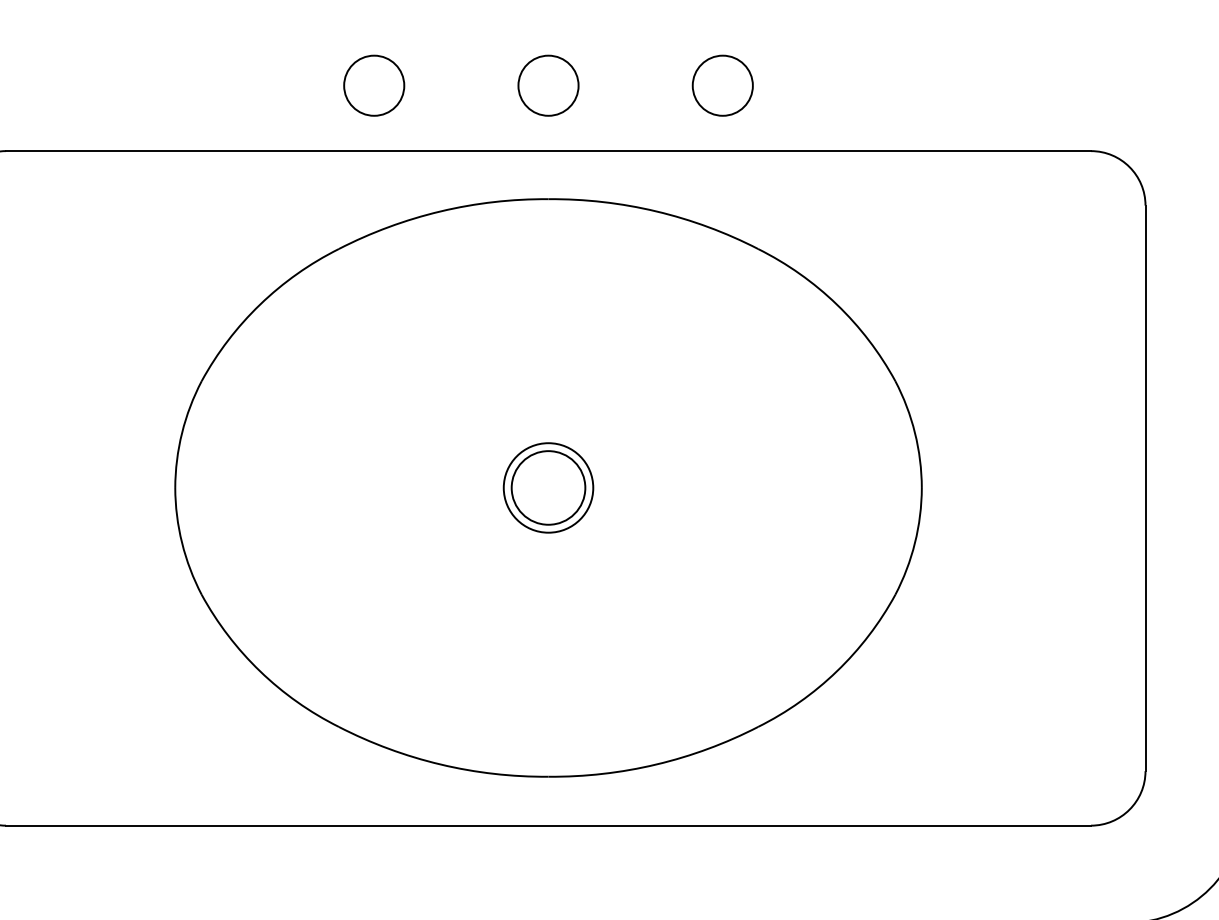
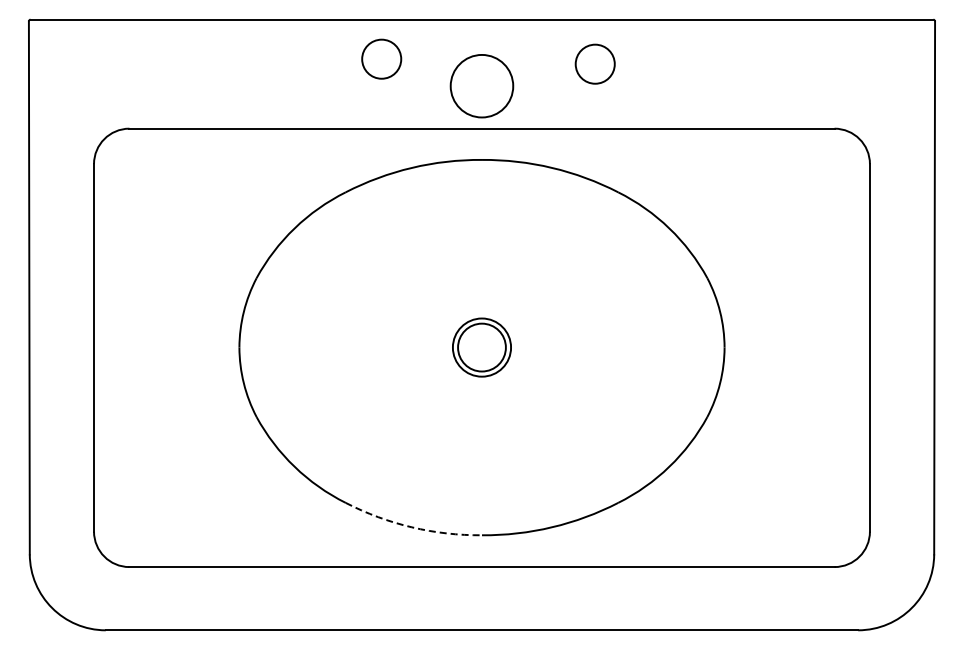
circle: (373, 84) -> (381, 58), moved
circle: (547, 84) -> (481, 85), size x1.6
circle: (721, 84) -> (594, 63), moved
arc: (440, 764) -> (411, 527), solid -> dashed

